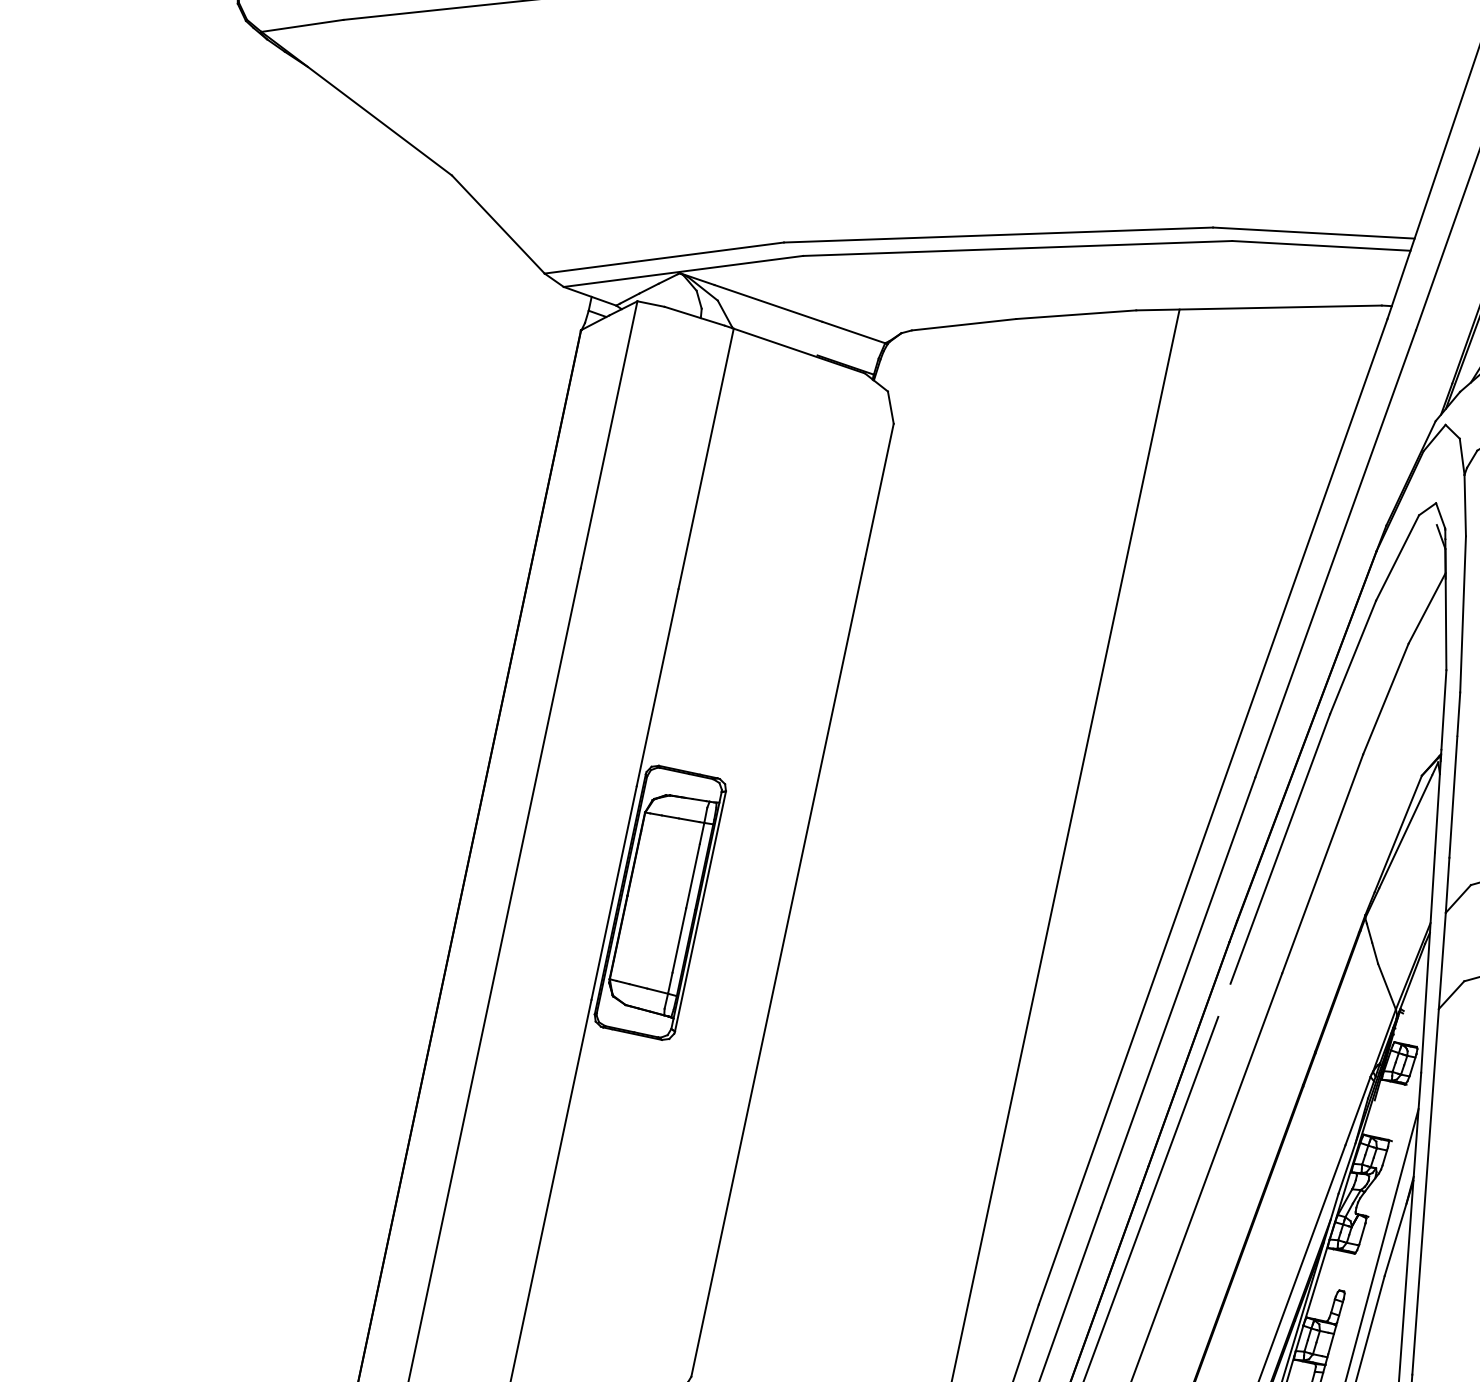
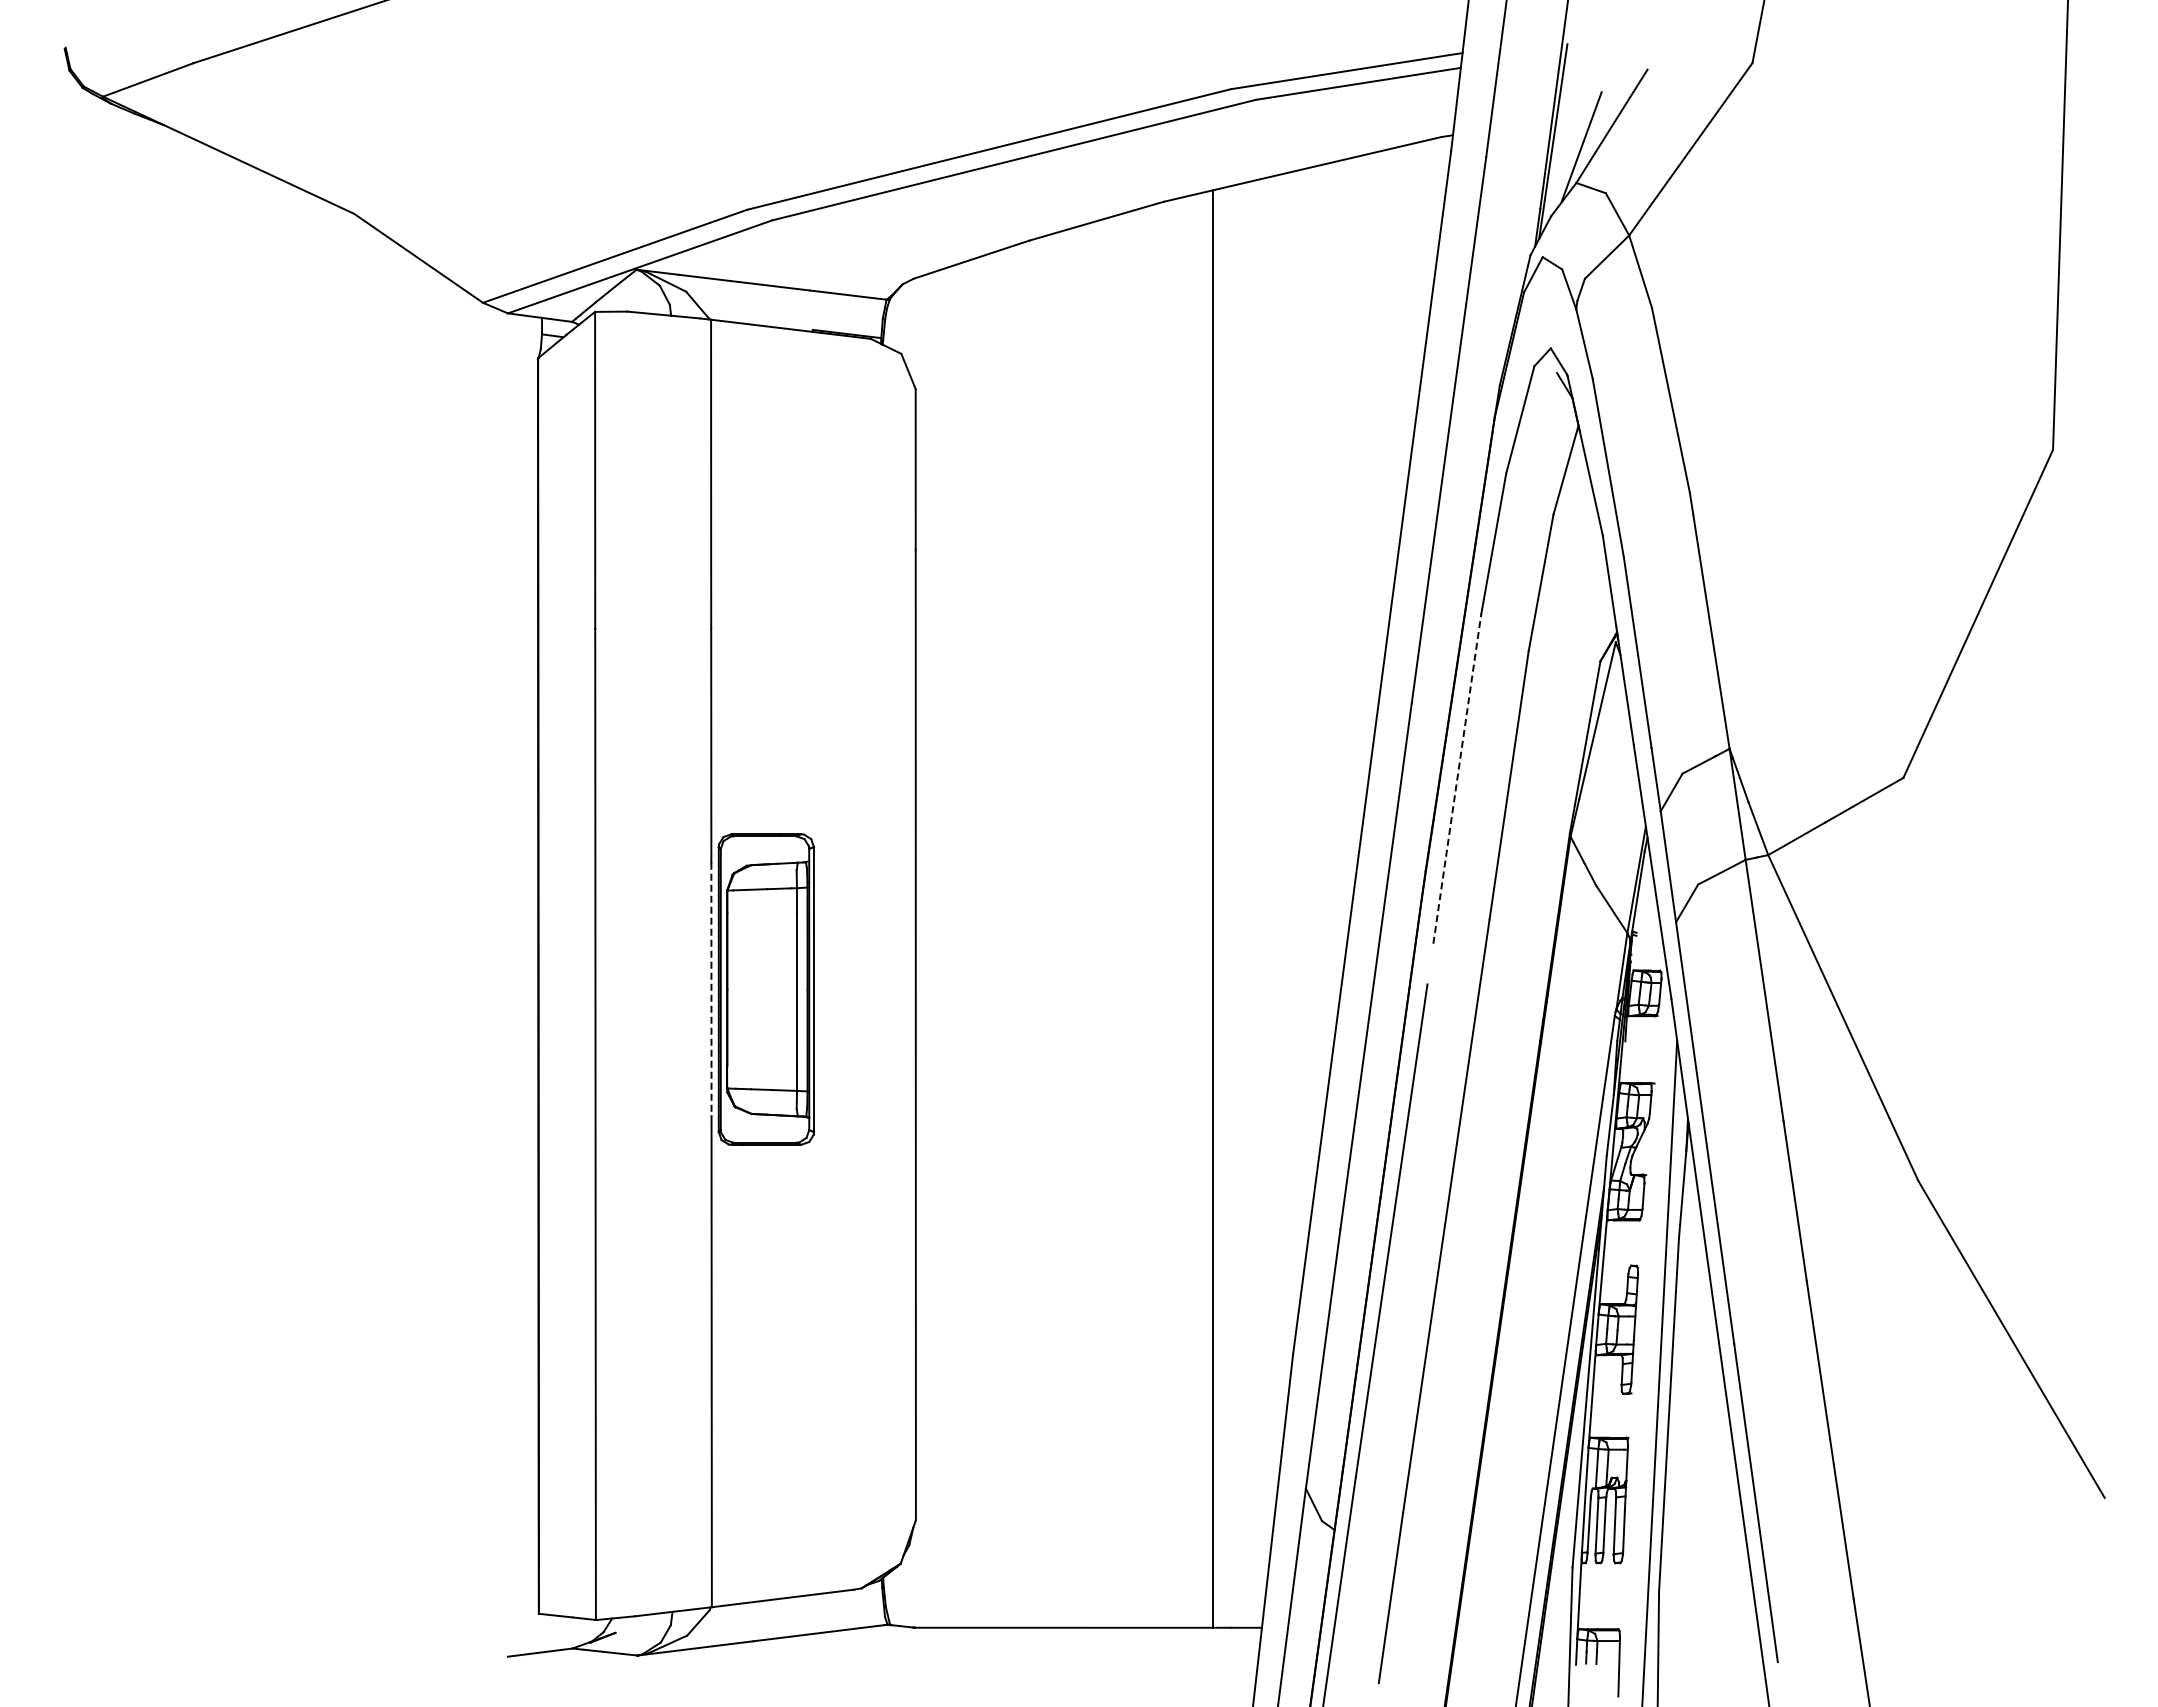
line: (1280, 848) -> (1457, 778), solid -> dashed
line: (614, 893) -> (711, 989), solid -> dashed

